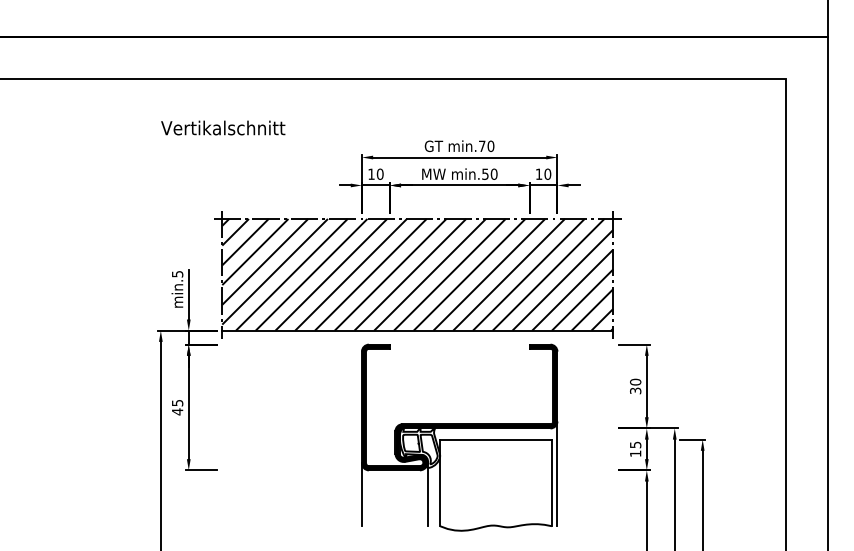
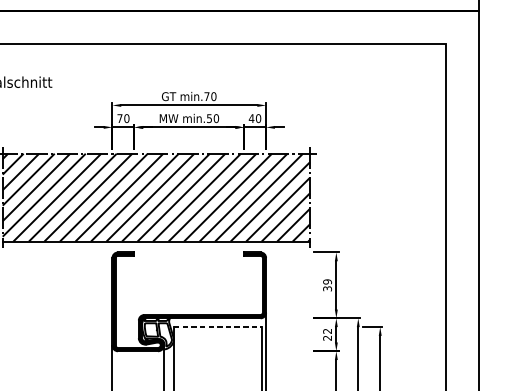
text: (371, 173) -> (119, 117), 10 -> 70
text: (538, 173) -> (251, 117), 10 -> 40
text: (635, 382) -> (327, 282), 30 -> 39
line: (496, 439) -> (218, 327), solid -> dashed
text: (635, 449) -> (327, 334), 15 -> 22

